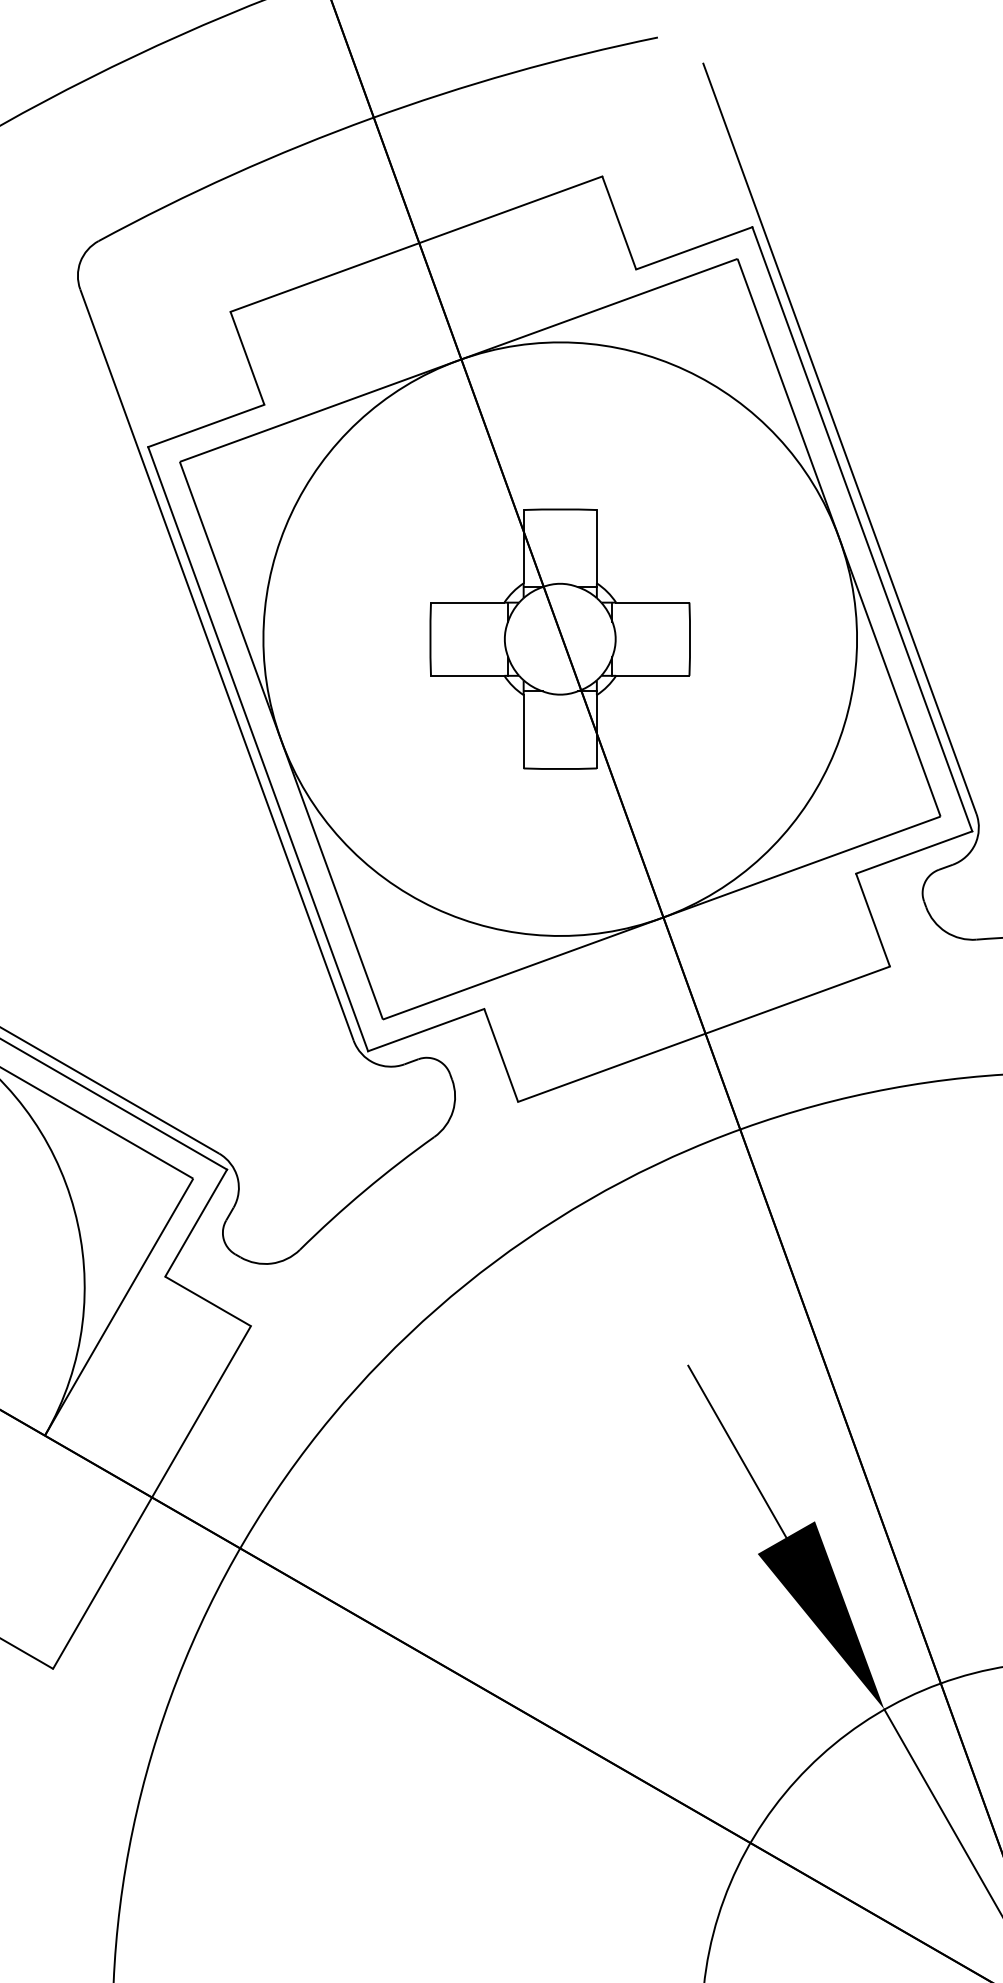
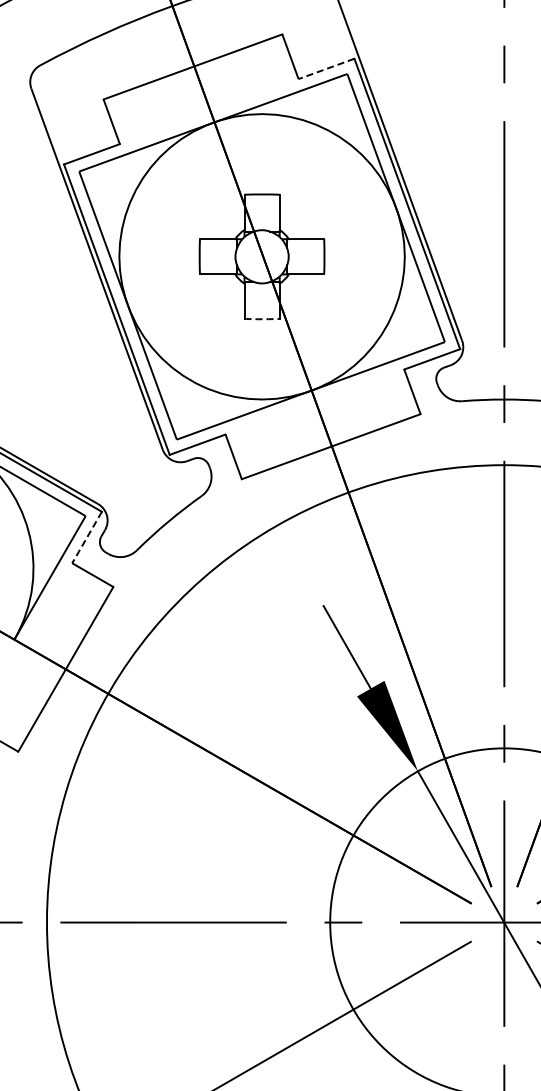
line: (694, 247) -> (326, 68), solid -> dashed
arc: (561, 769) -> (262, 319), solid -> dashed
line: (197, 1223) -> (87, 537), solid -> dashed

